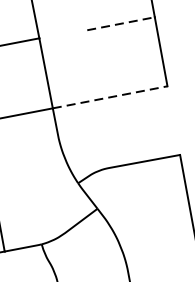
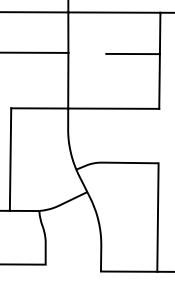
line: (121, 24) -> (133, 54), dashed -> solid
line: (109, 97) -> (113, 108), dashed -> solid

